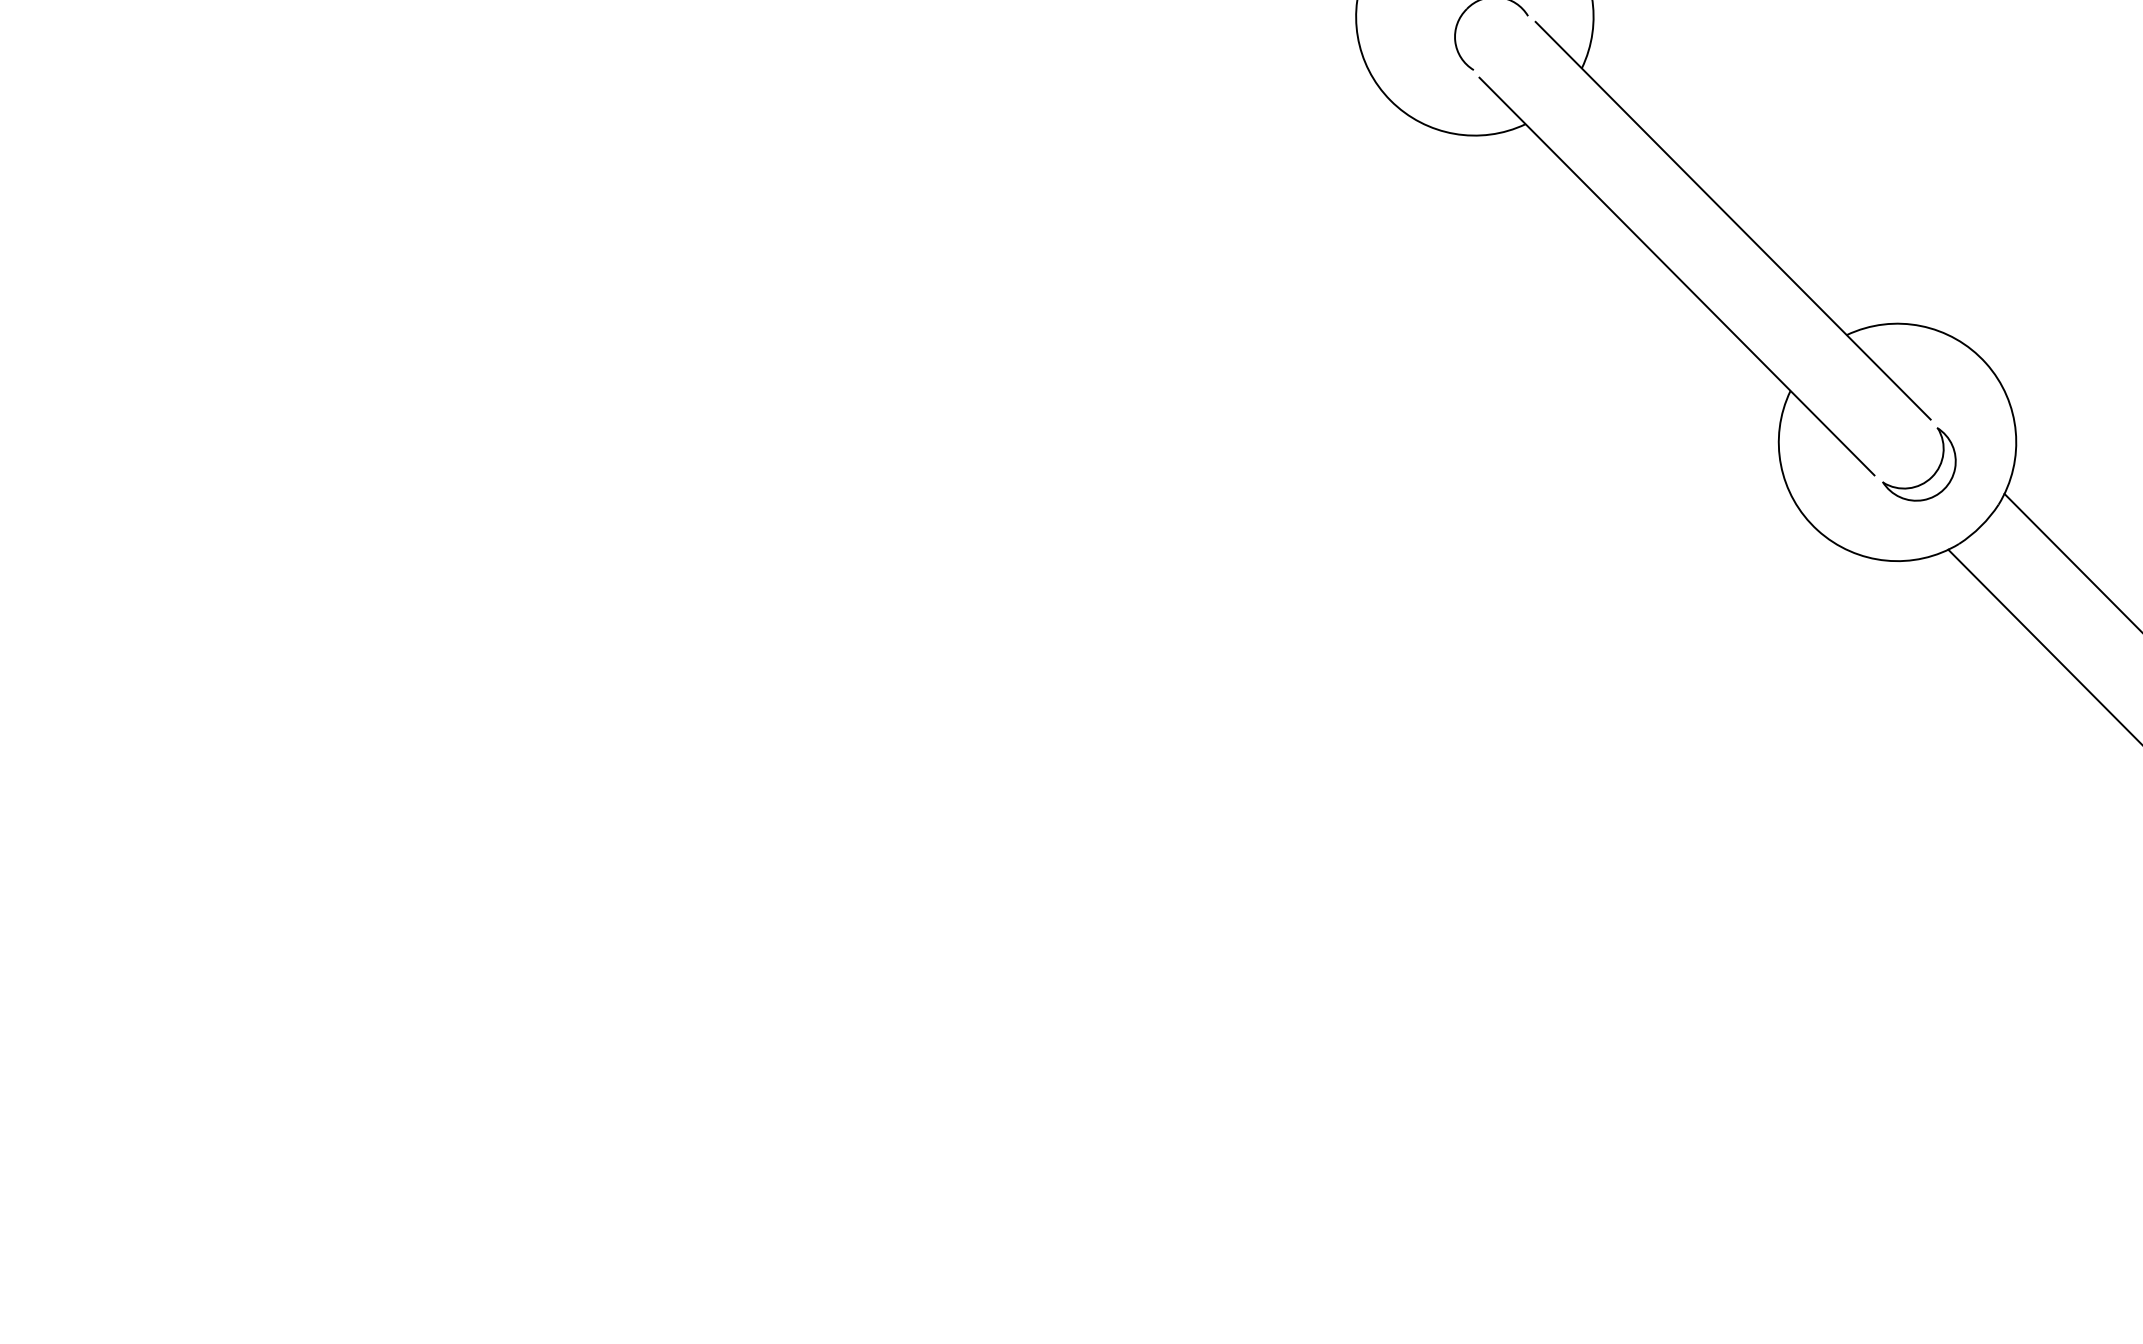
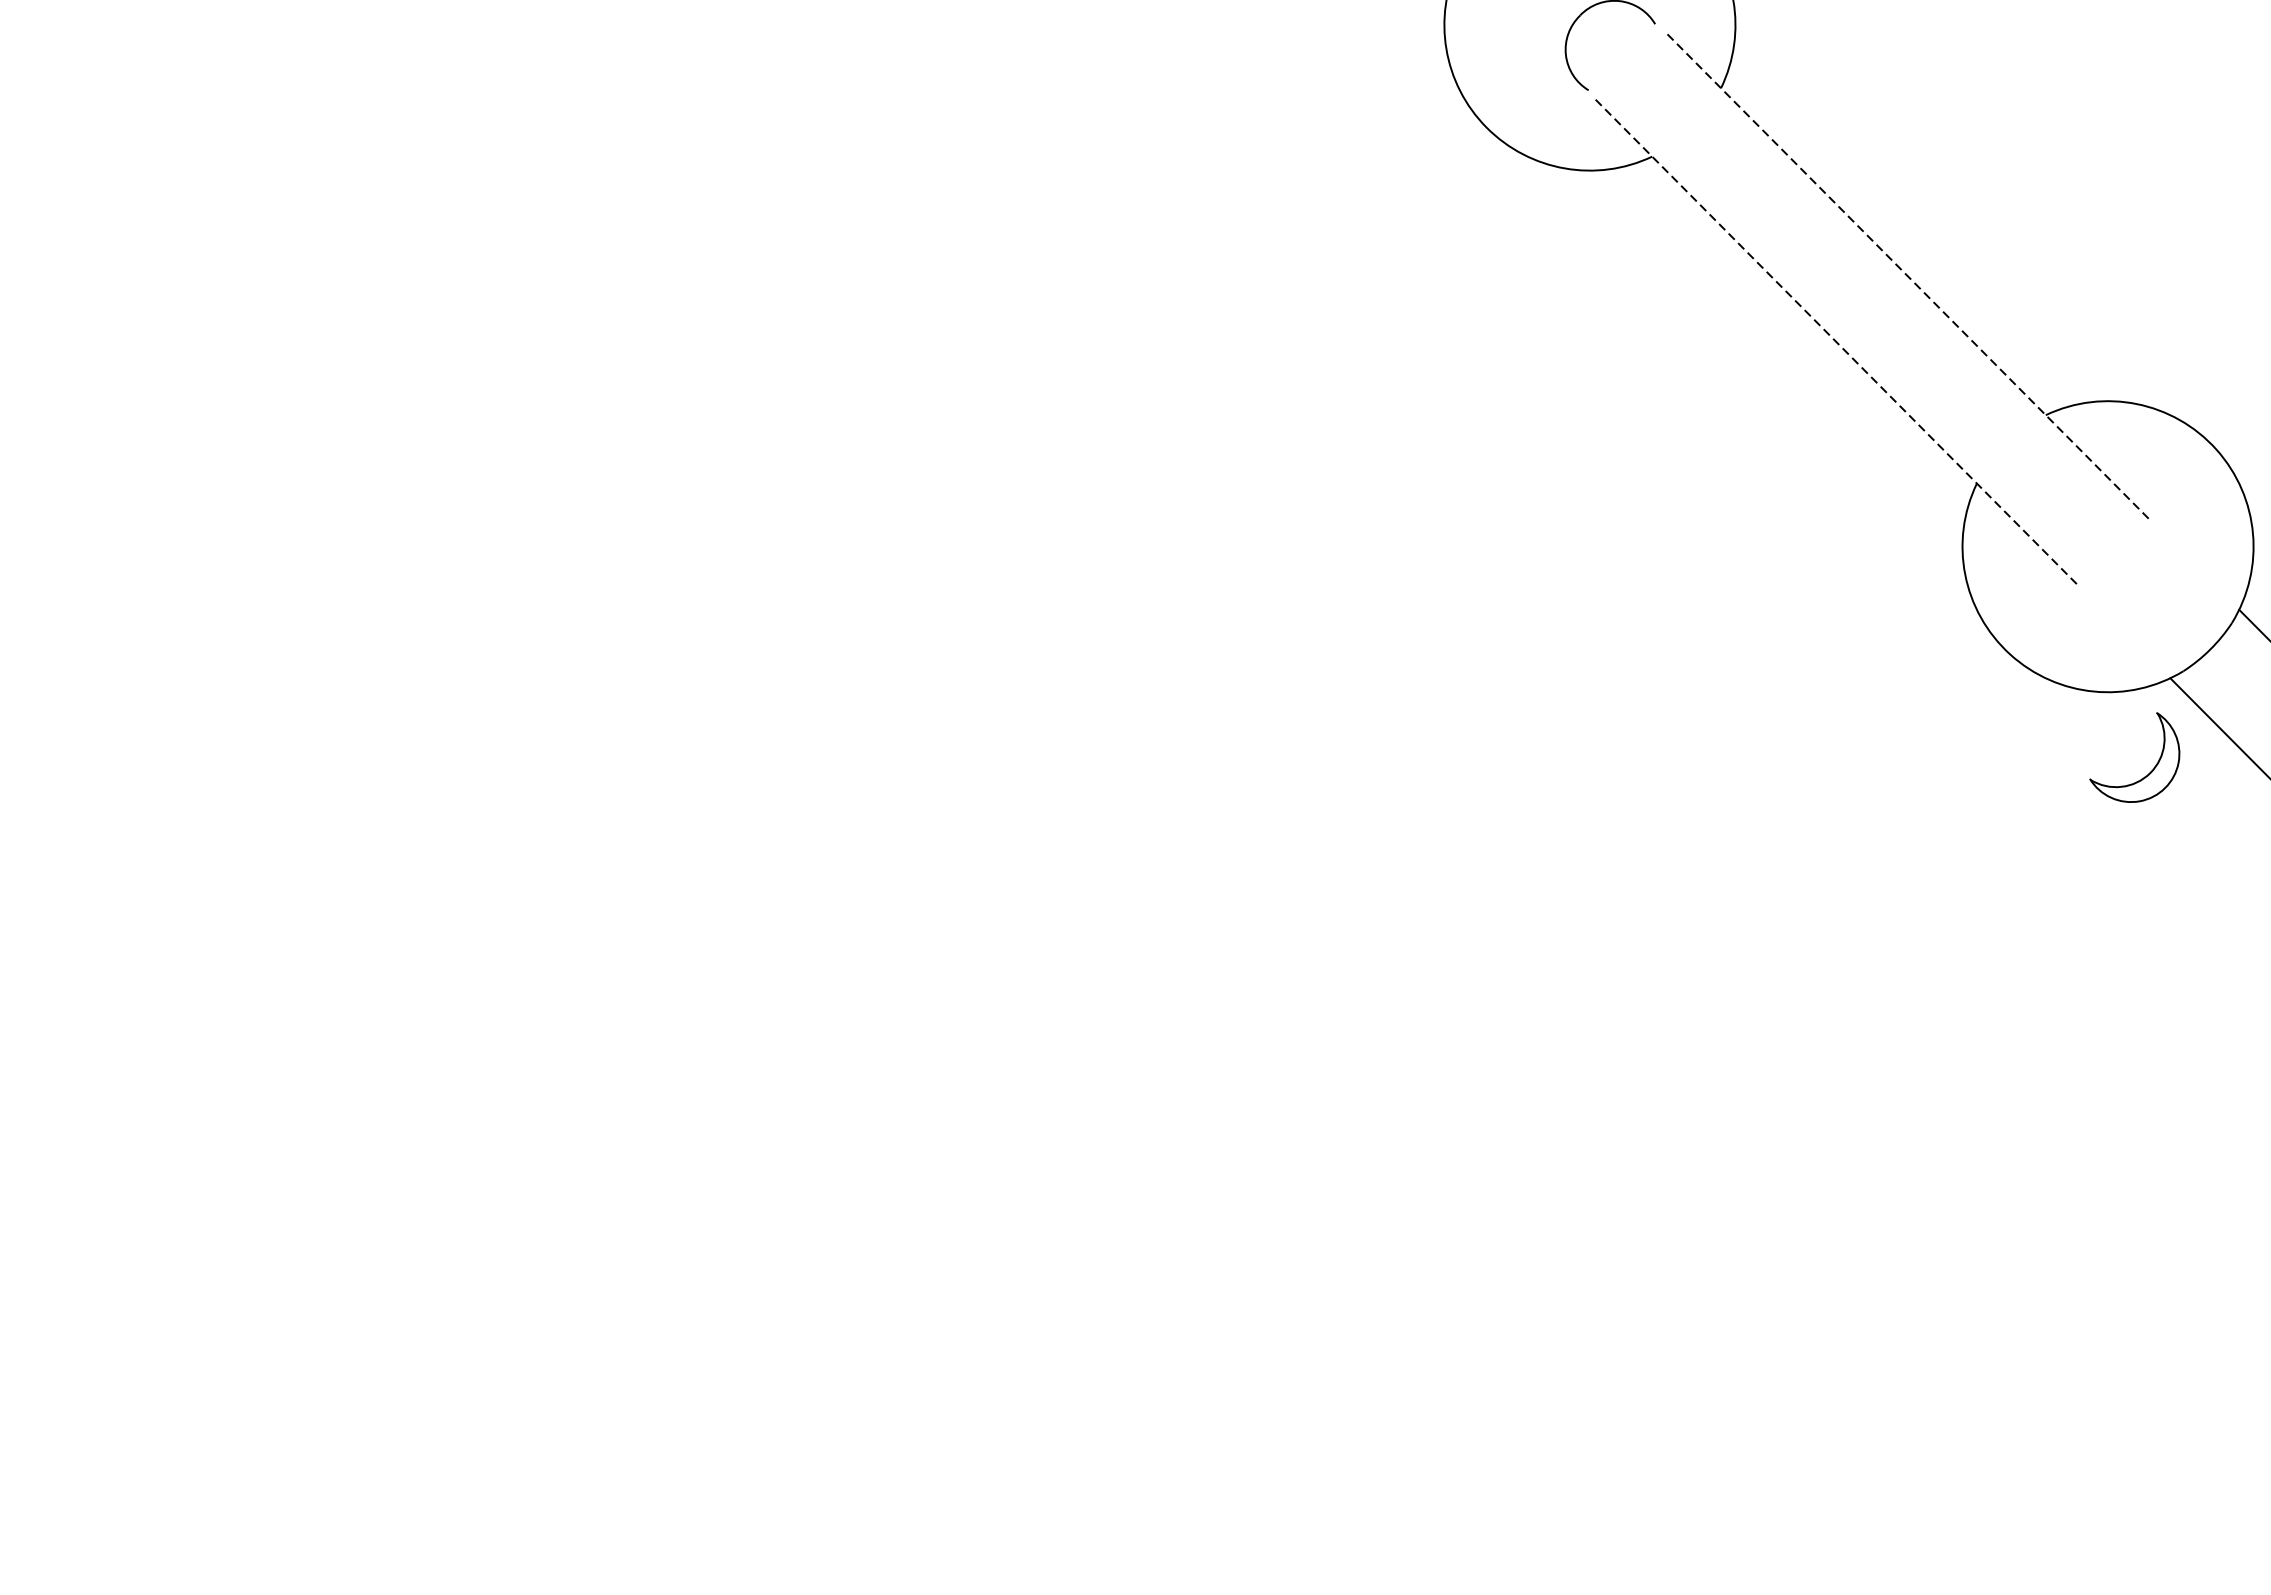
line: (1732, 220) -> (1905, 274), solid -> dashed
line: (1677, 276) -> (1838, 343), solid -> dashed
part: (1931, 476) -> (2149, 772), moved

